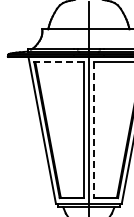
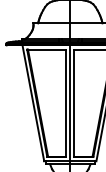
line: (59, 62) -> (47, 49), dashed -> solid
line: (93, 130) -> (73, 103), dashed -> solid

